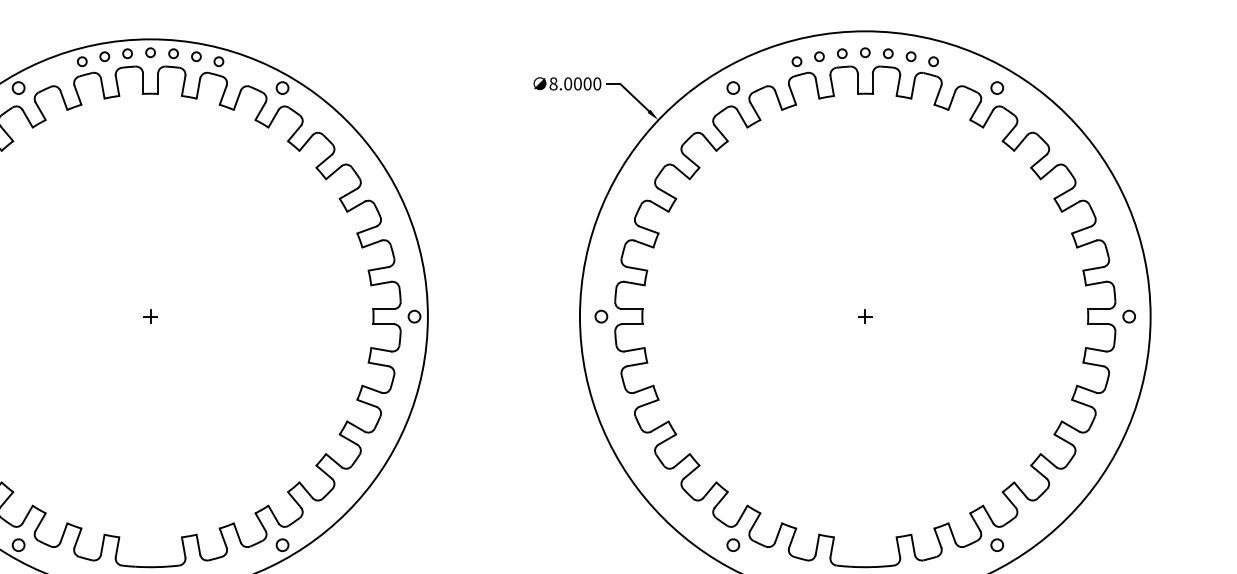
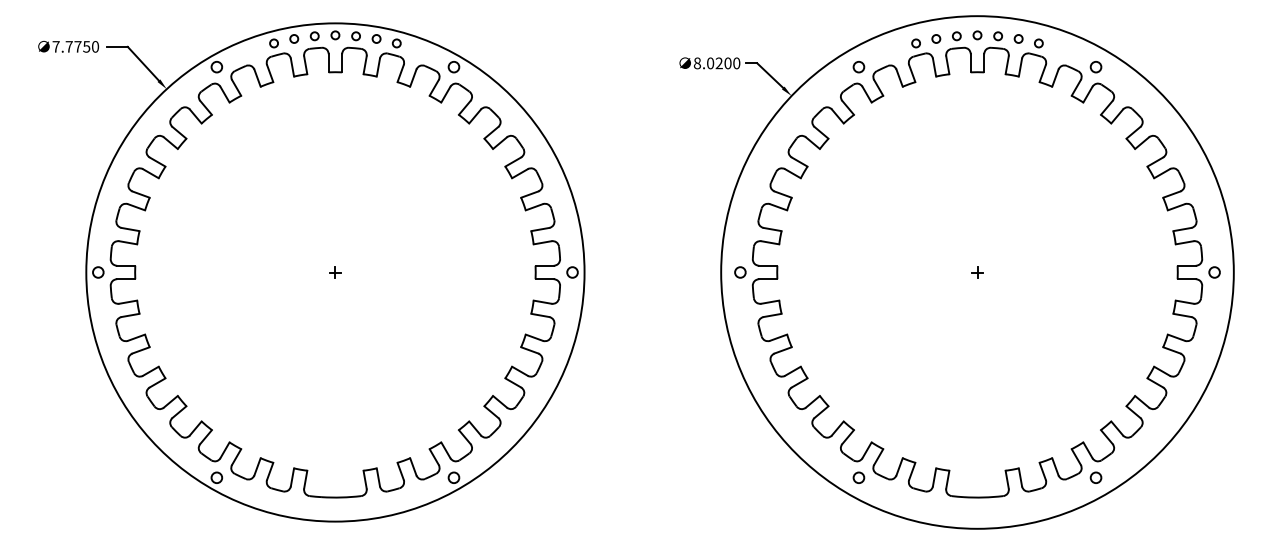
text: (577, 84) -> (718, 63), 8.0000 -> 8.0200

